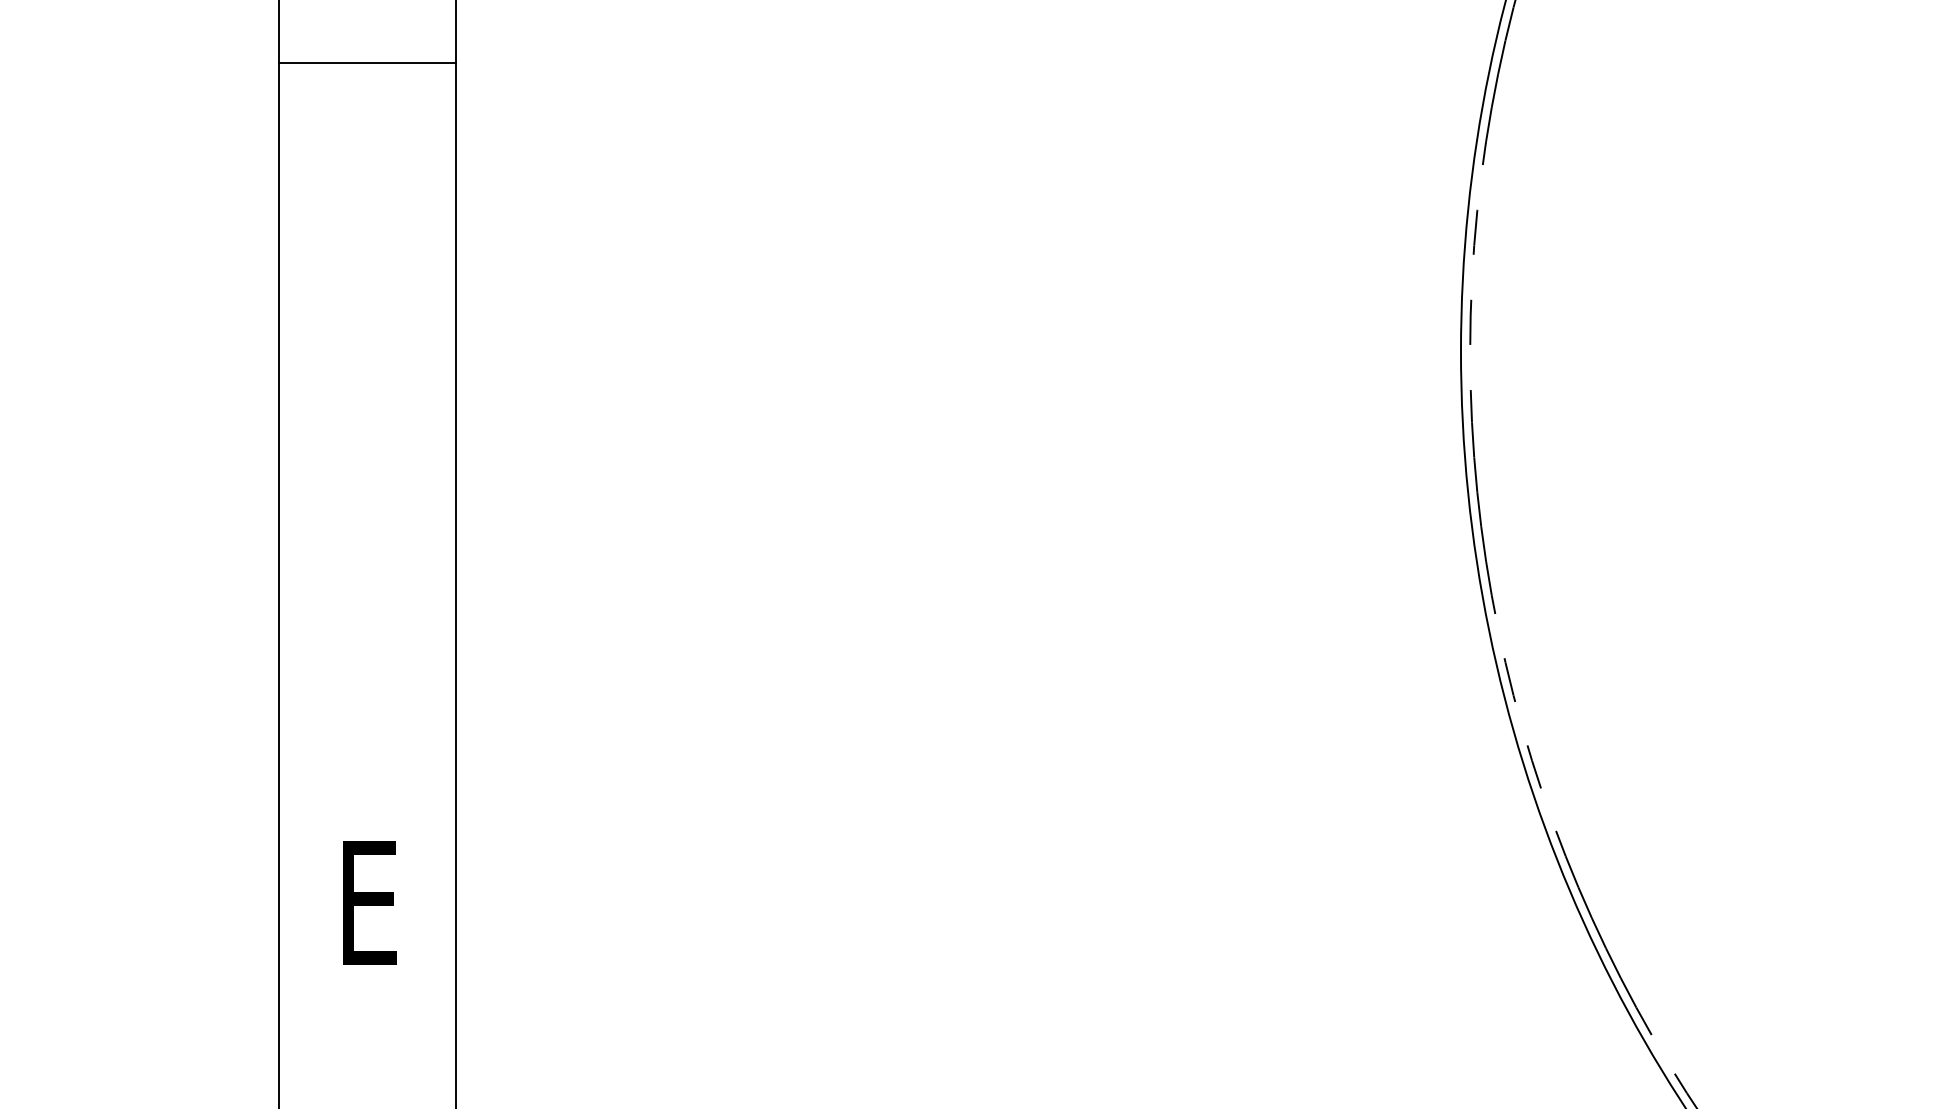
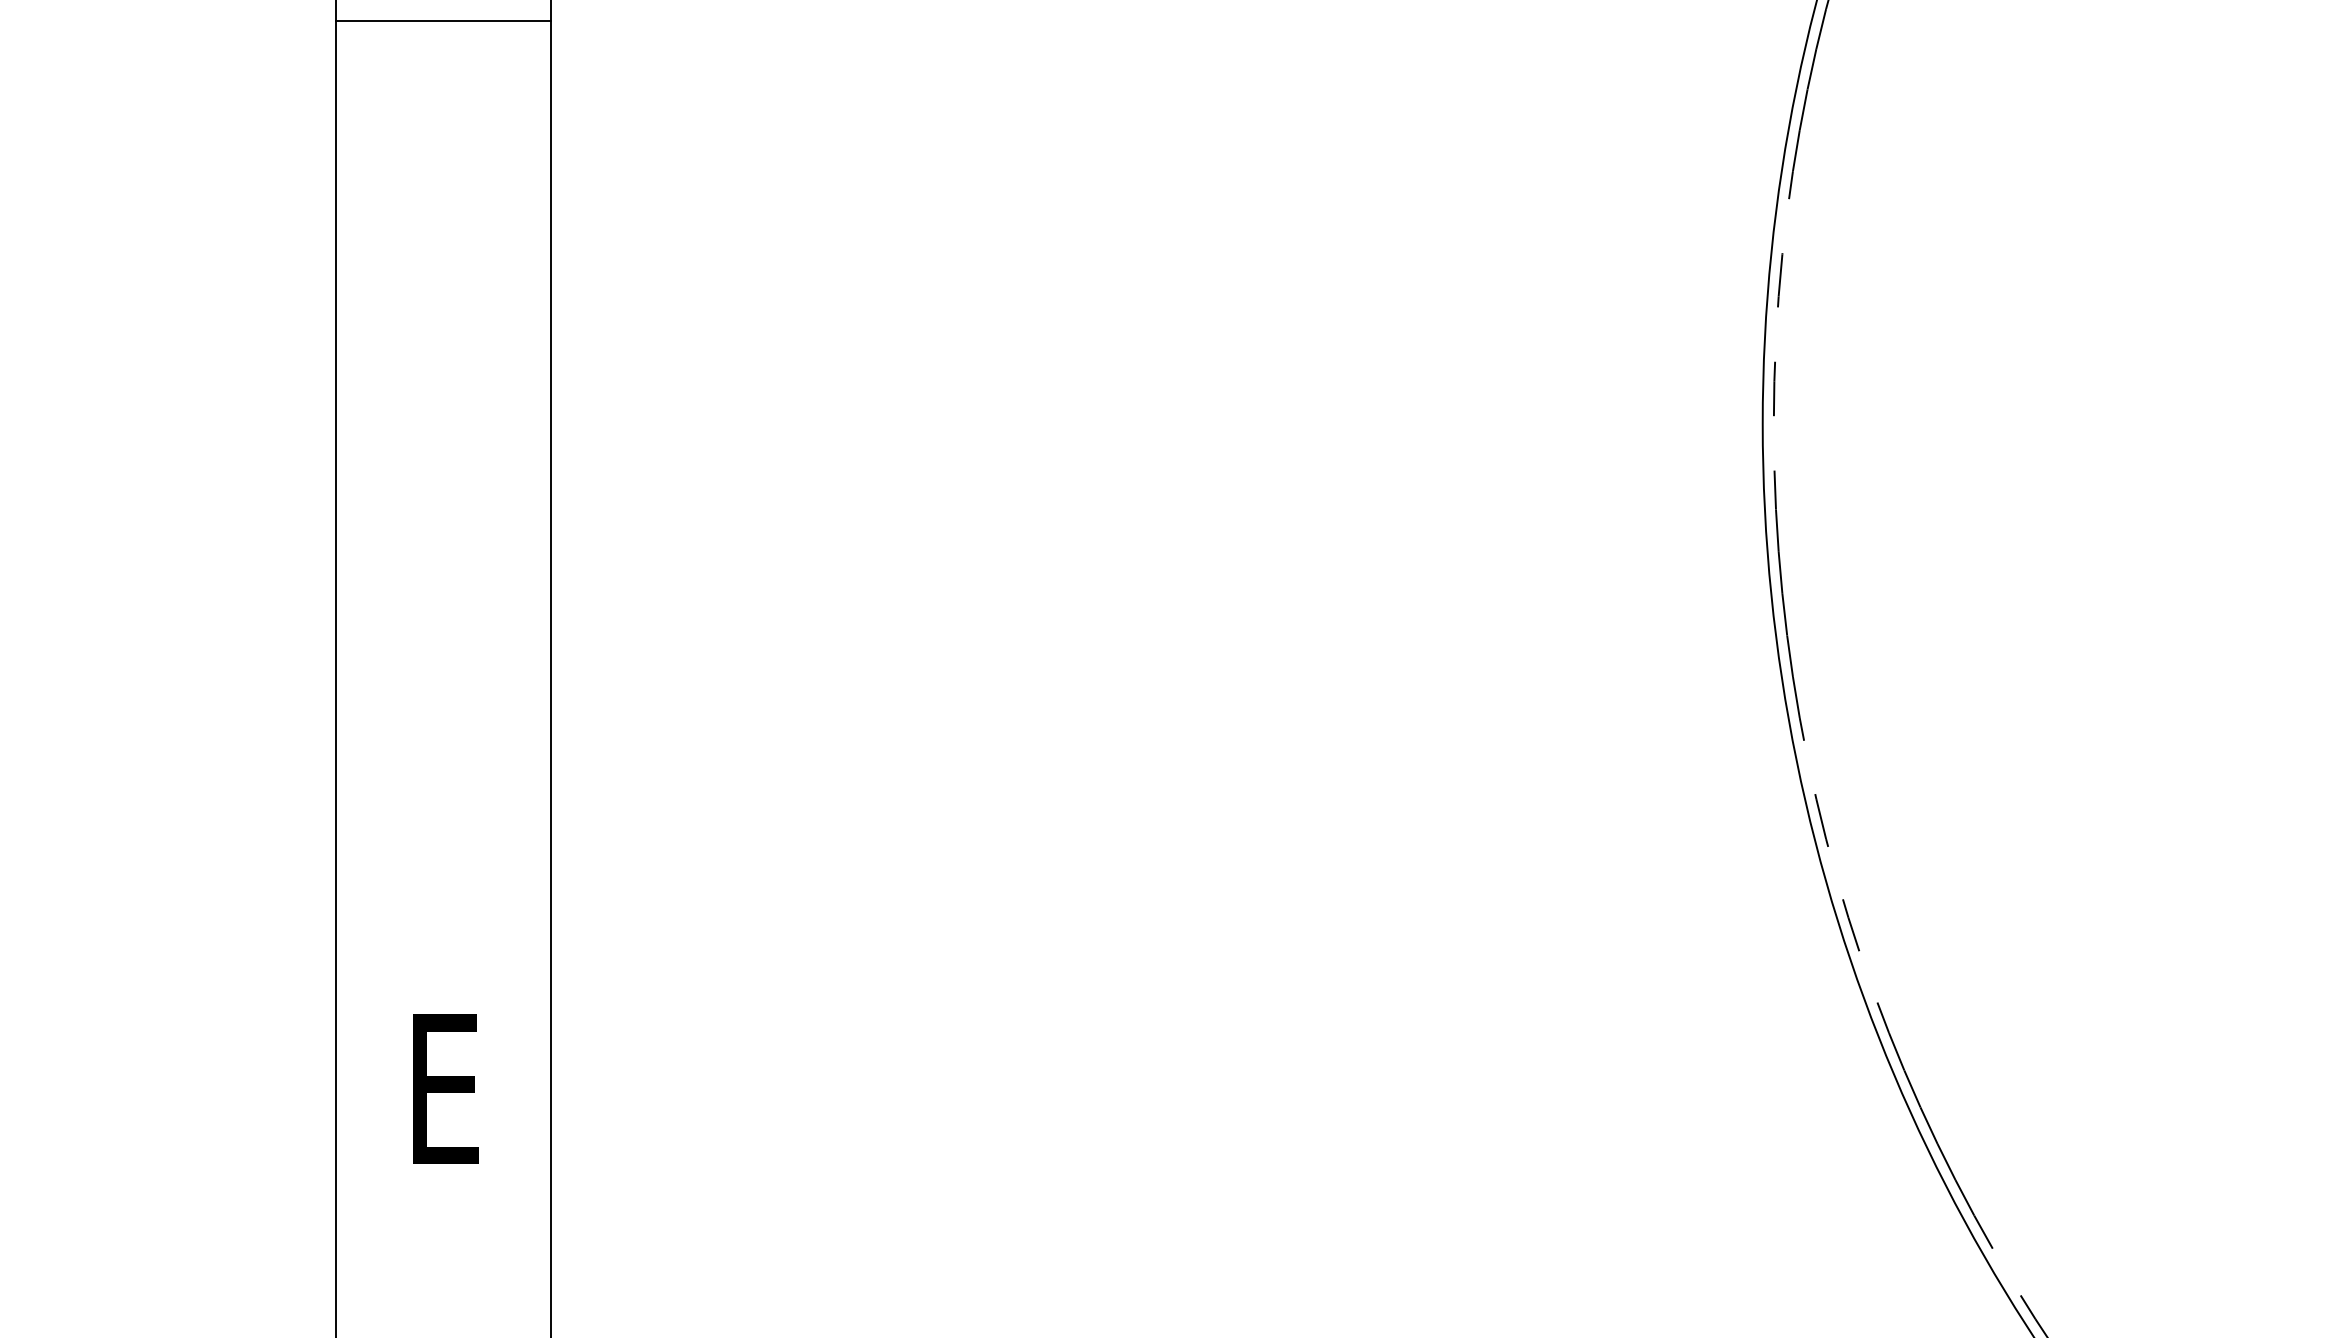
line: (367, 63) -> (443, 21), moved

